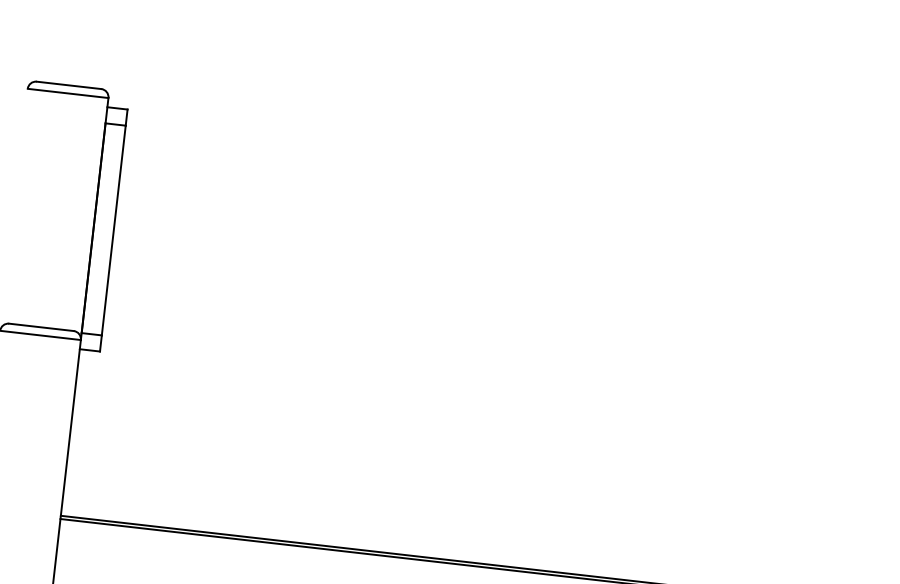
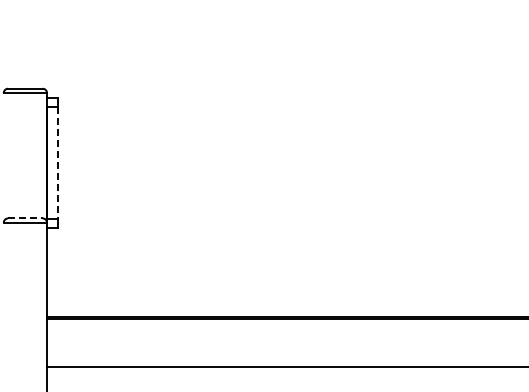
line: (113, 231) -> (57, 163), solid -> dashed
line: (41, 327) -> (25, 218), solid -> dashed

